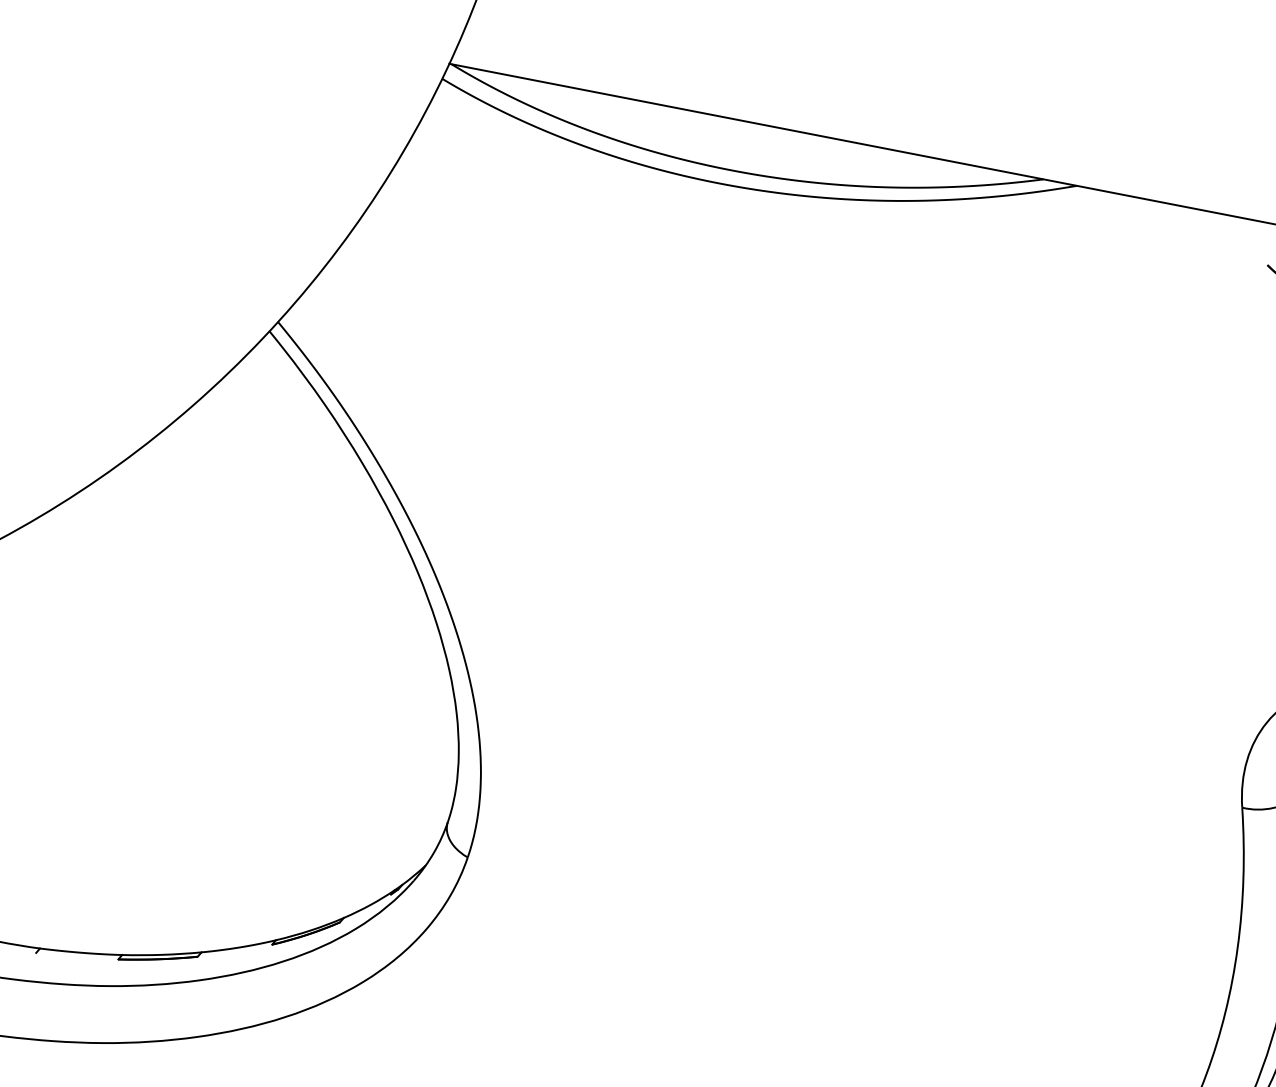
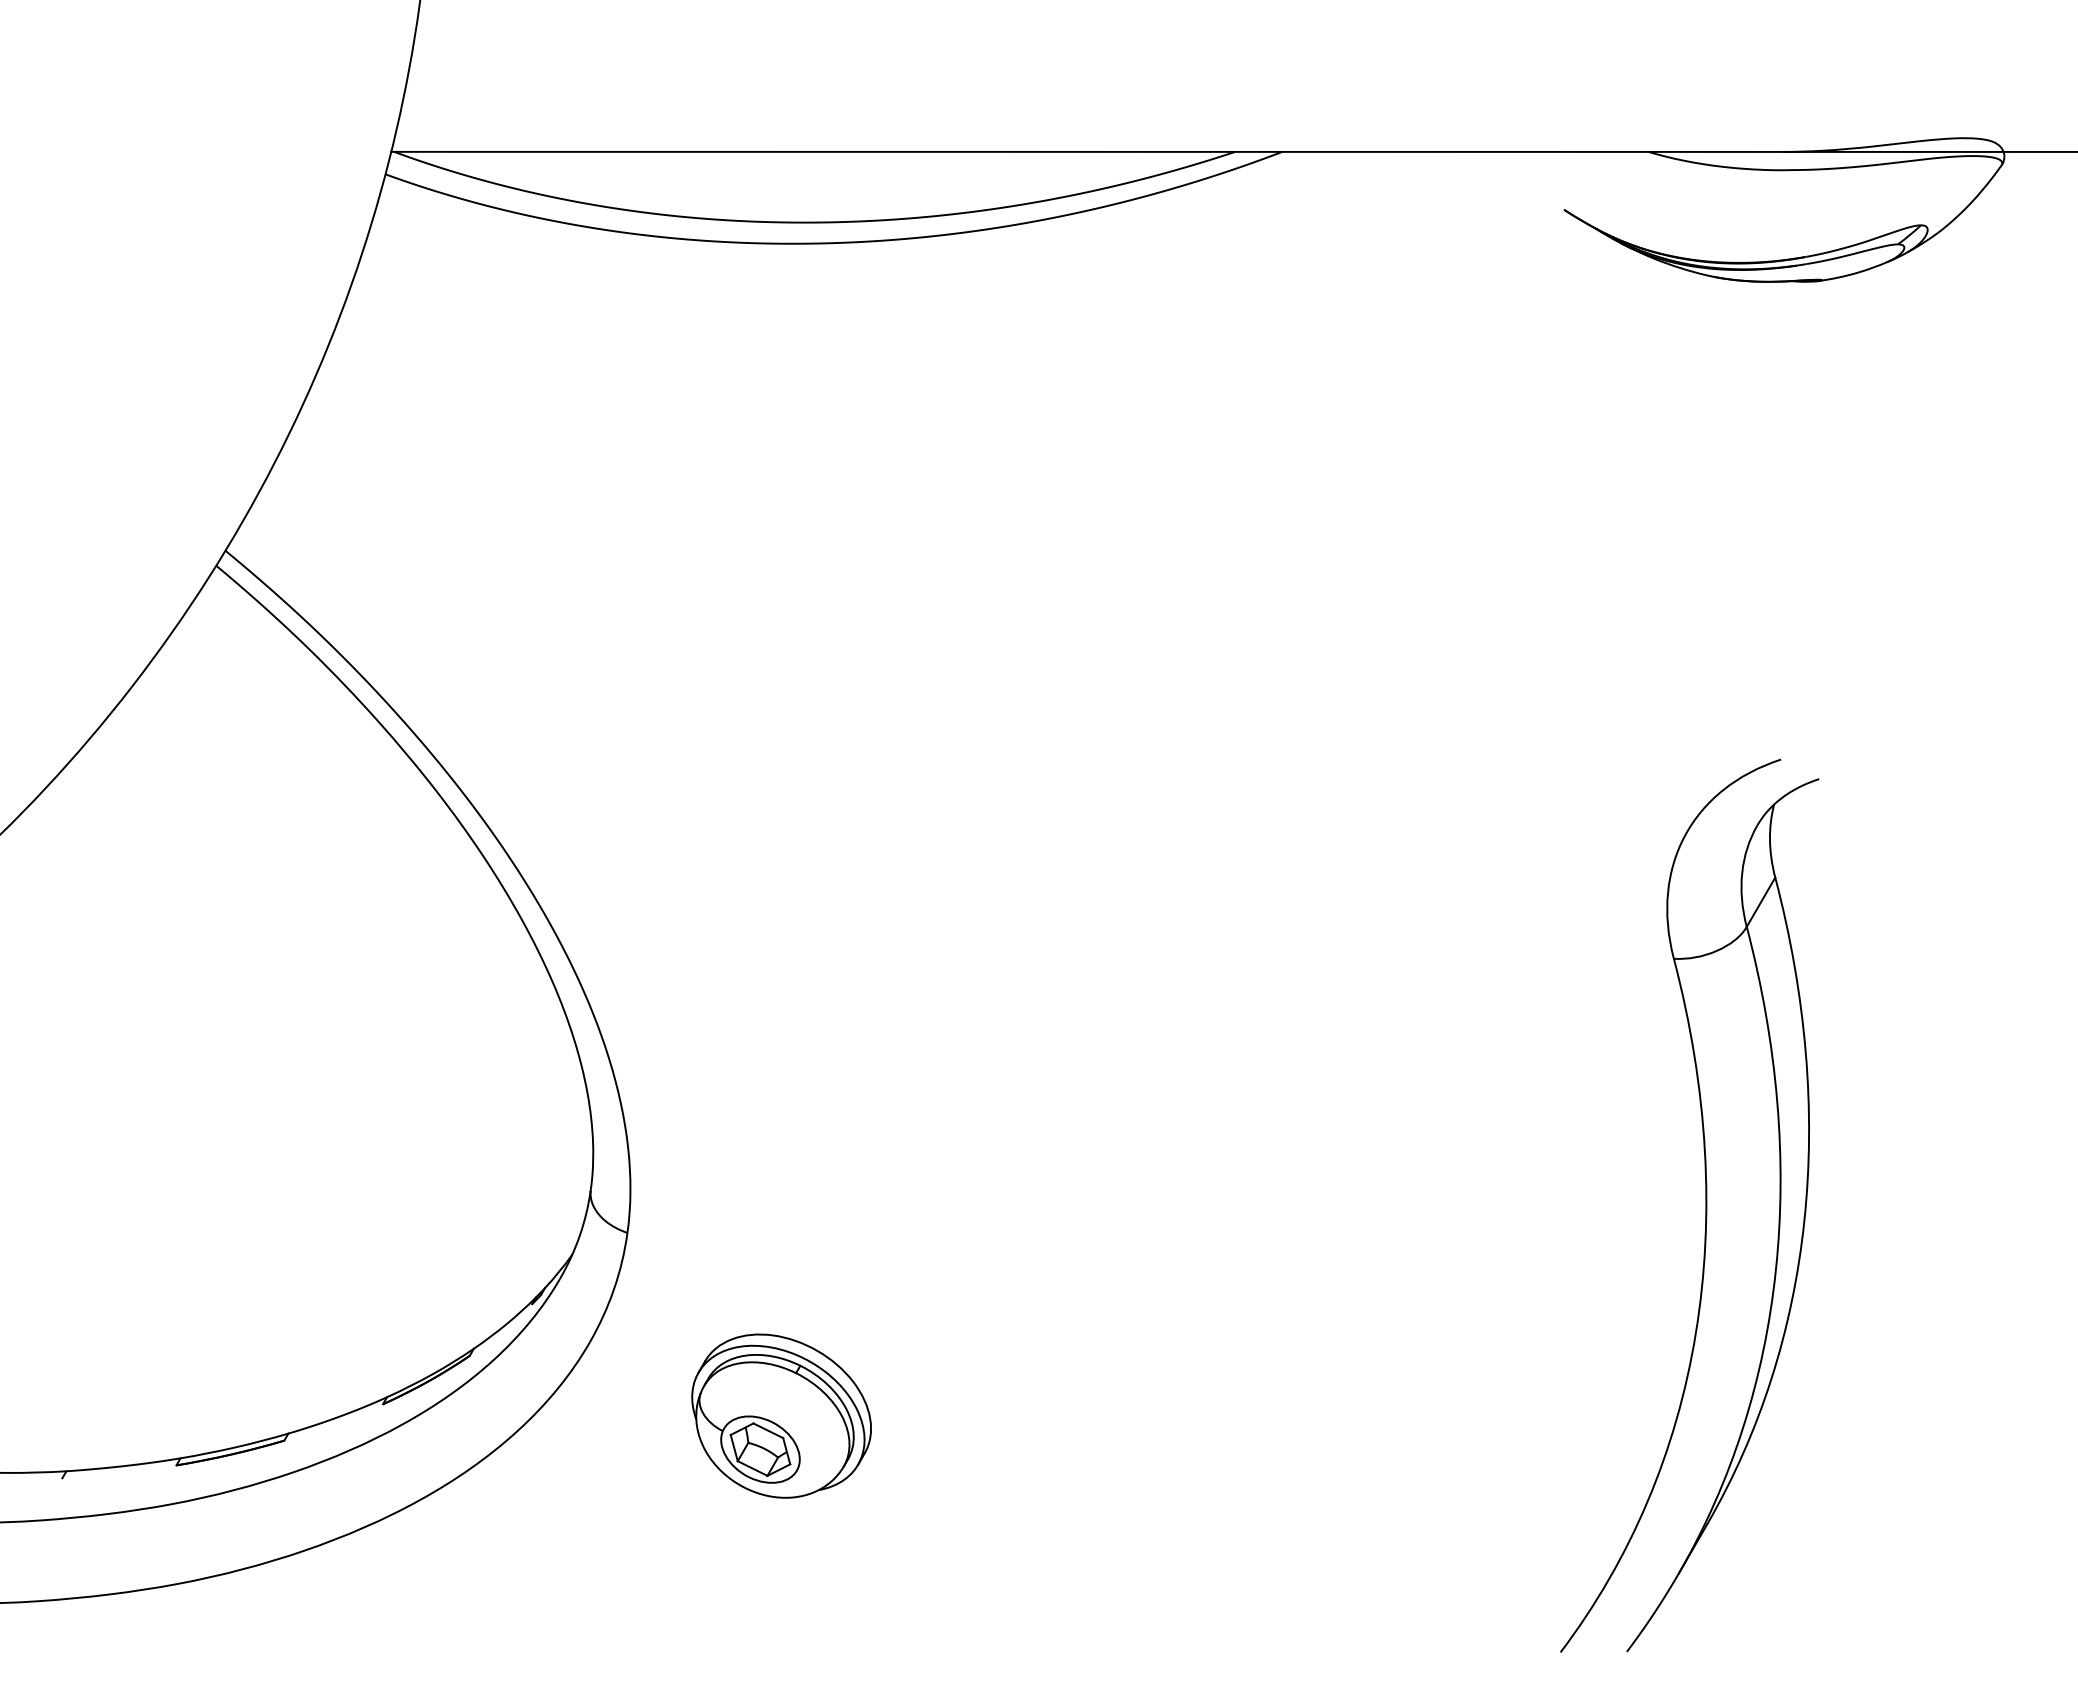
part: (551, 1007) -> (781, 1415), added

